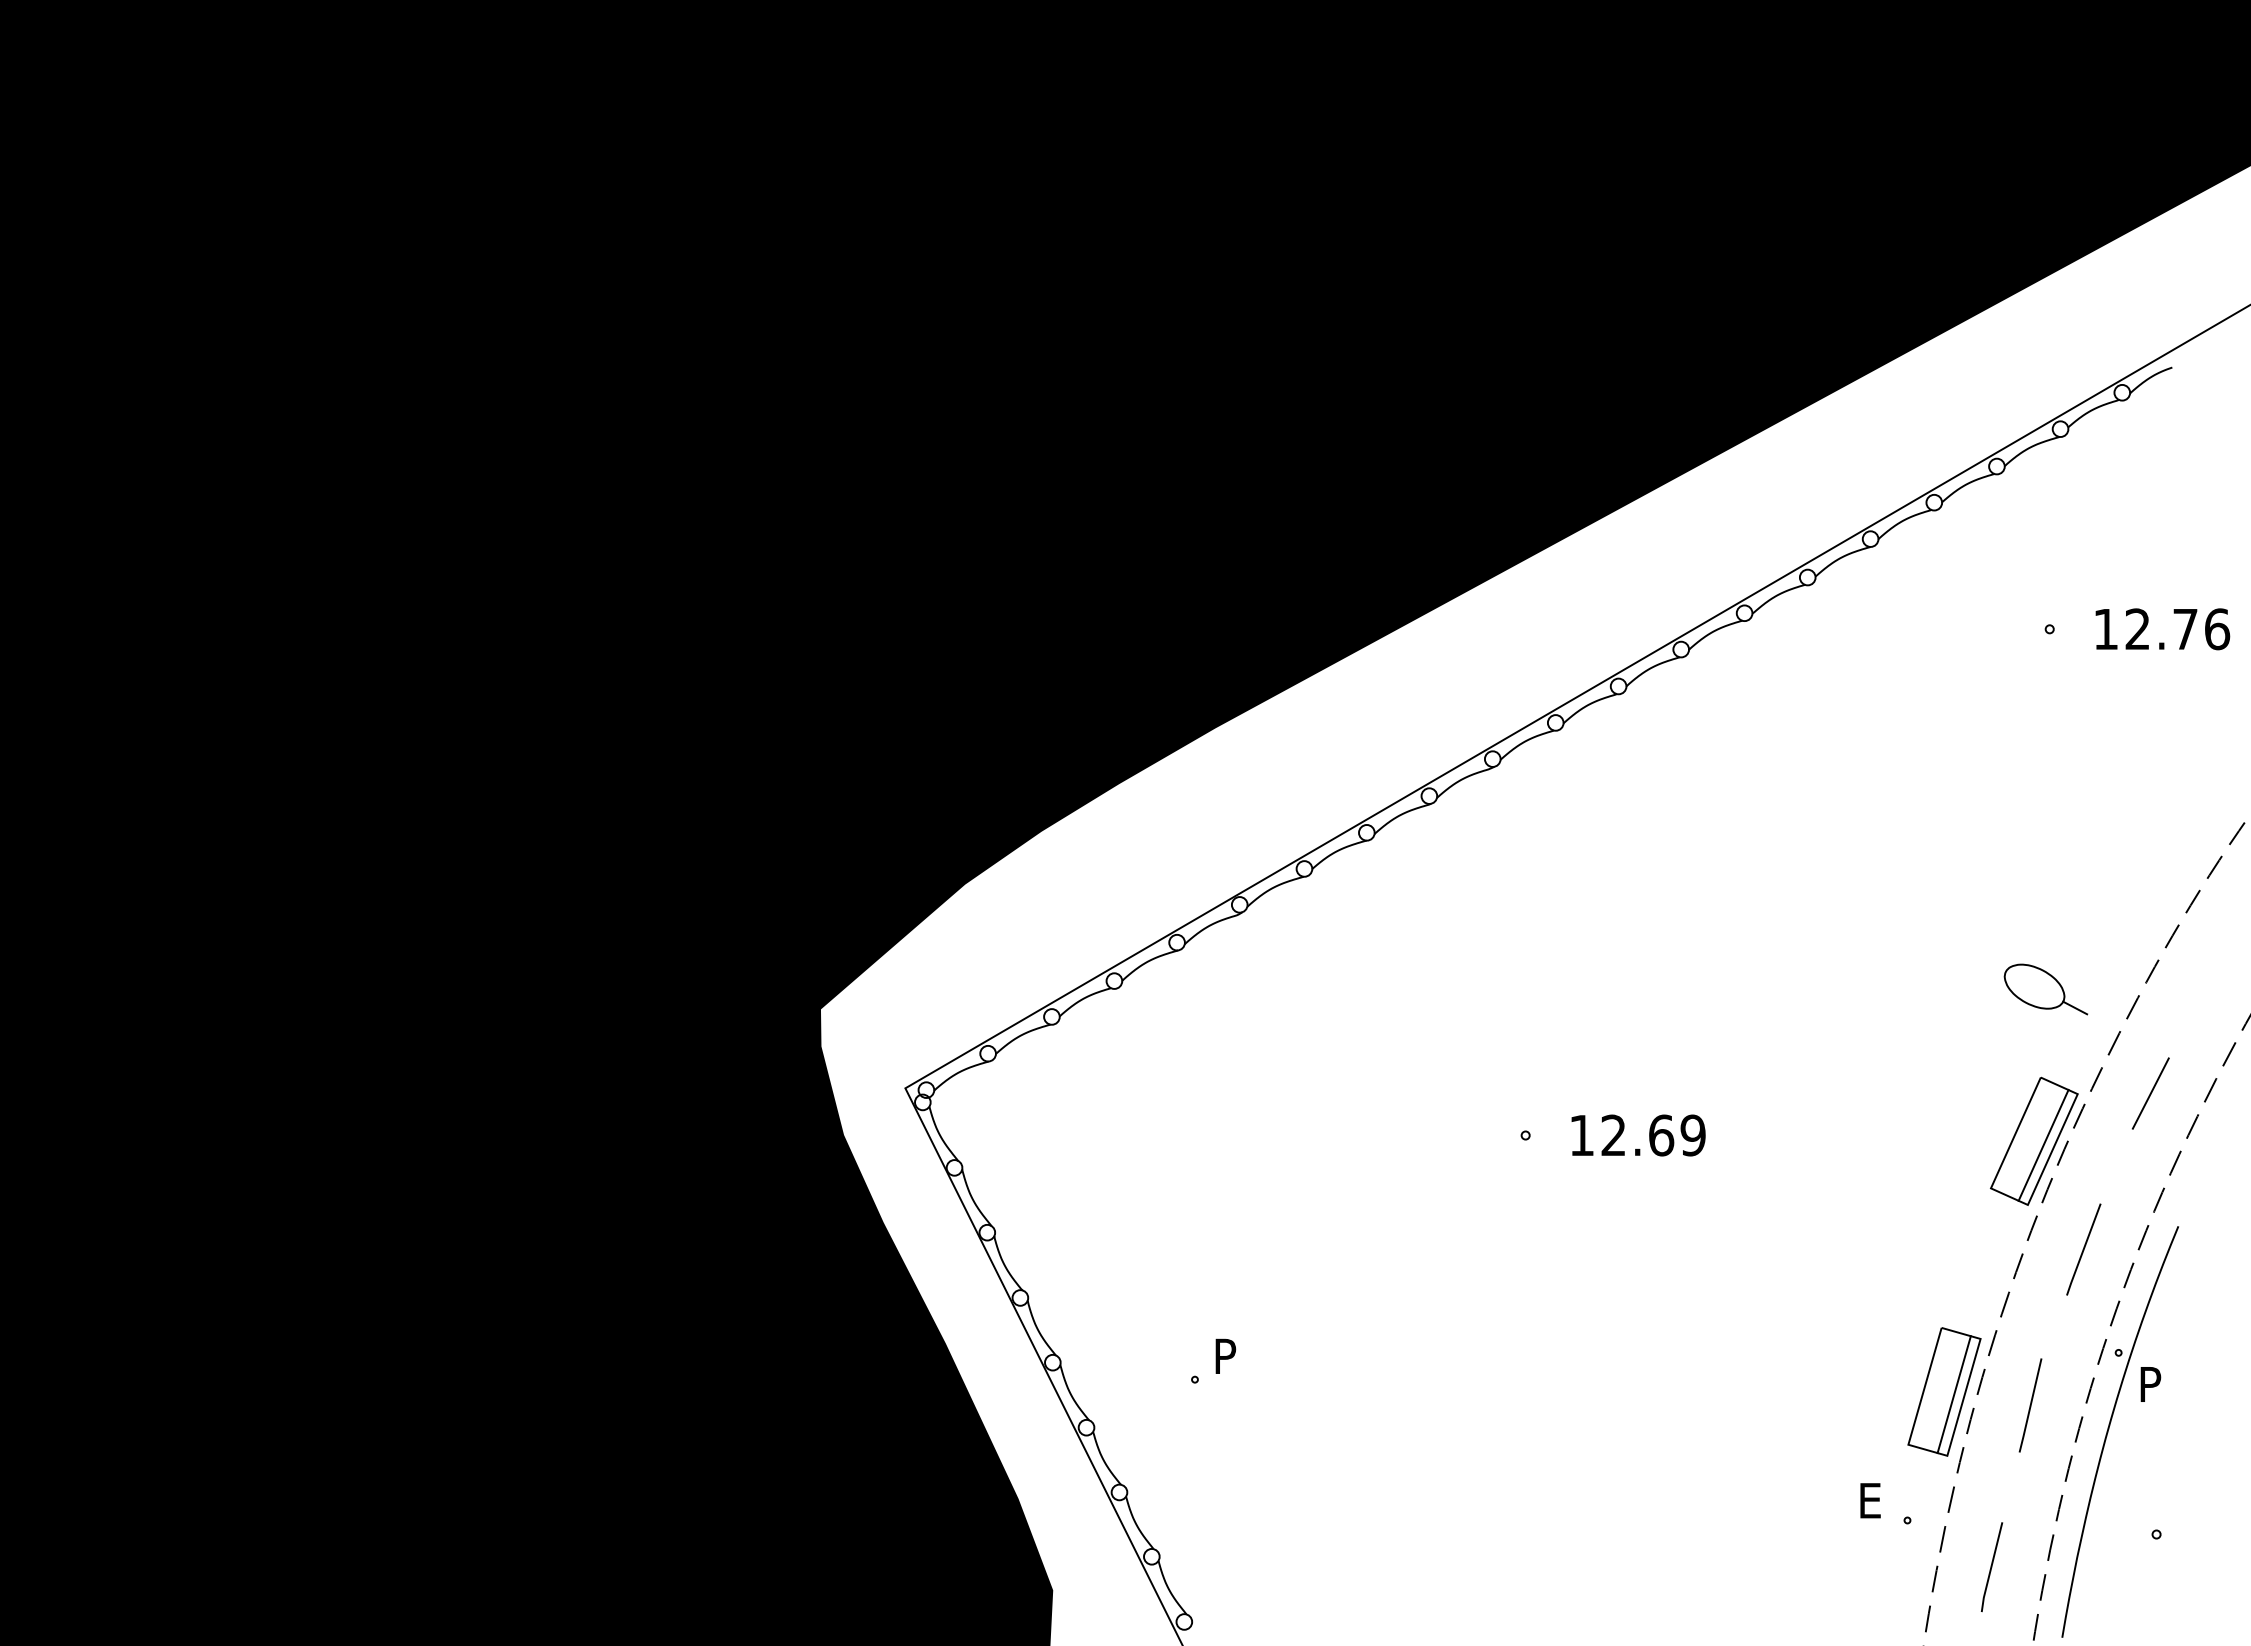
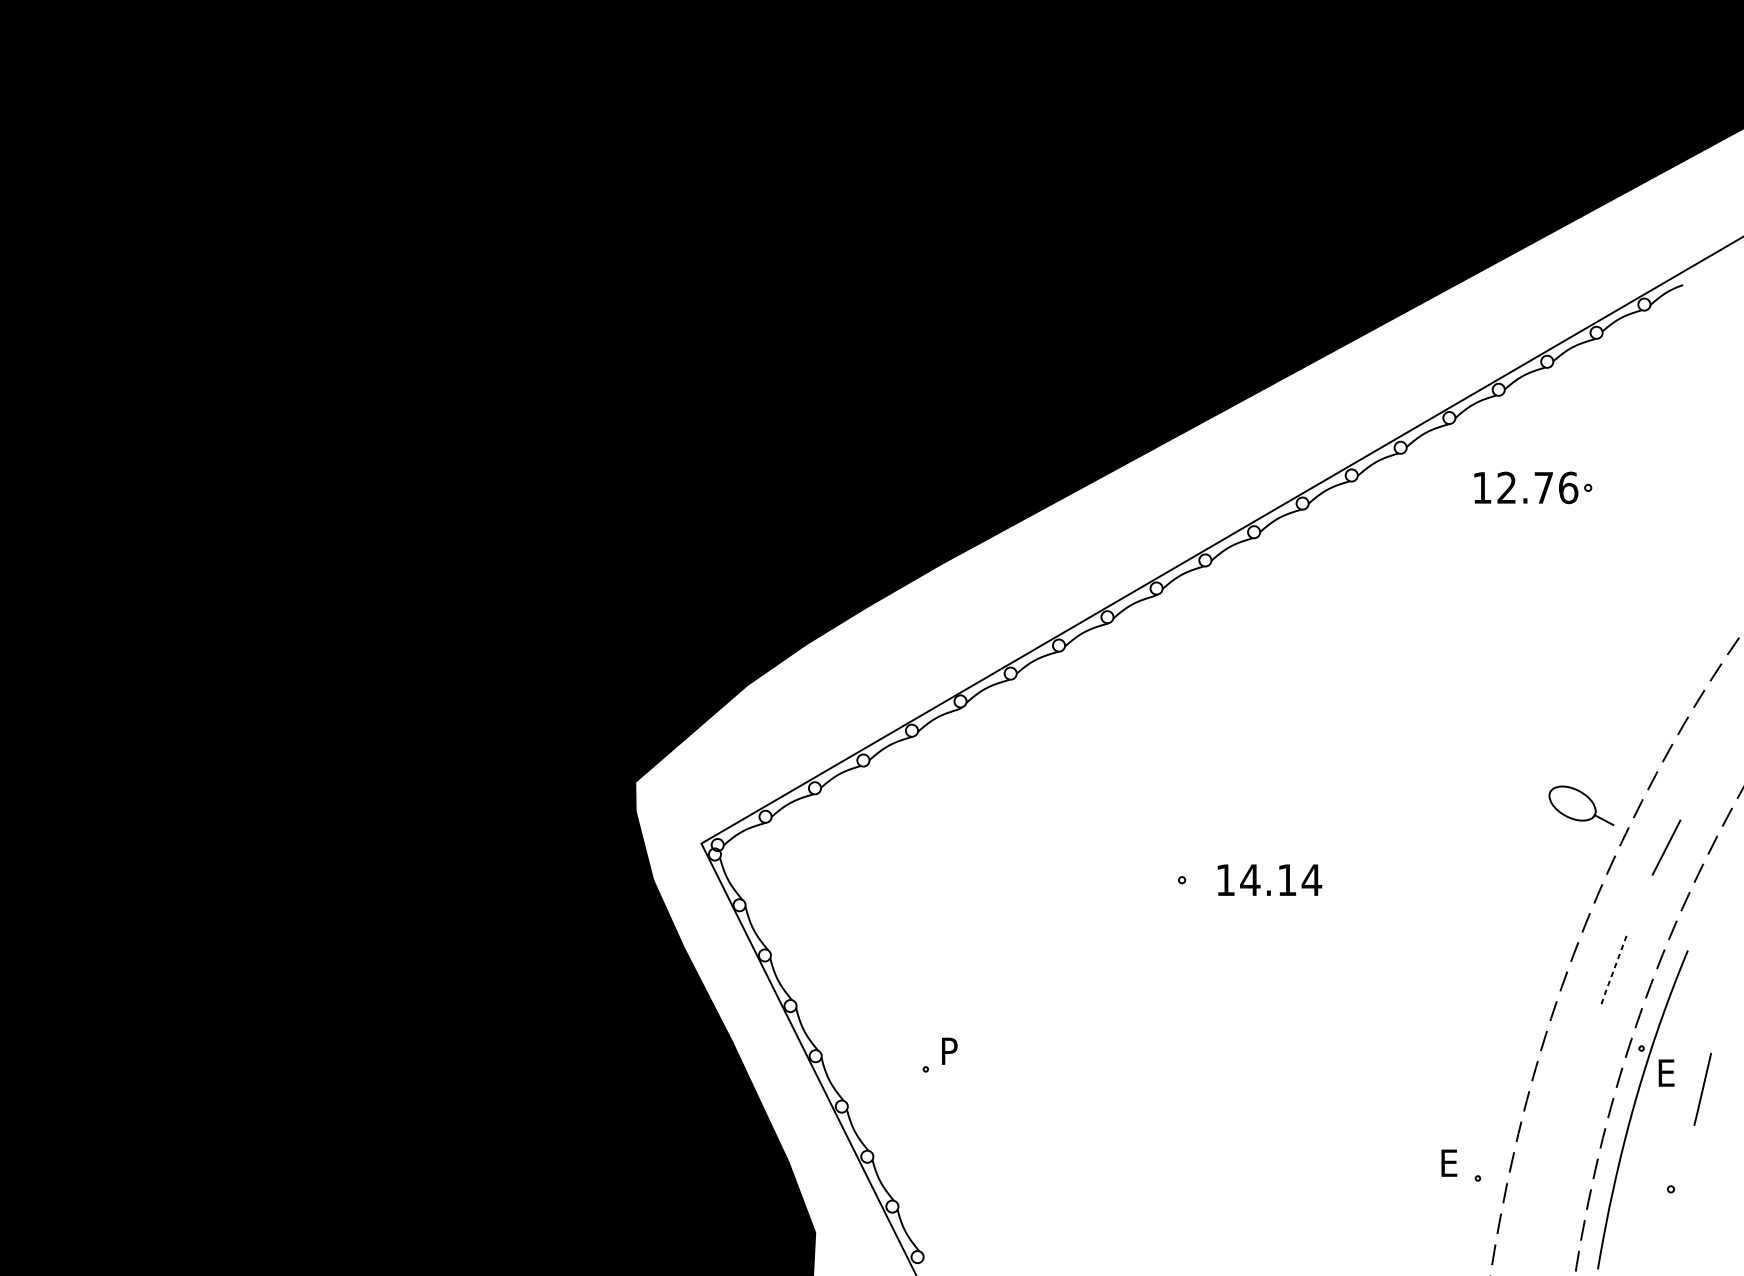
text: (2162, 629) -> (1526, 488), moved
part: (2045, 989) -> (1581, 805), moved
text: (1653, 1135) -> (1281, 880), 12.69 -> 14.14
part: (2034, 1140) -> (1576, 884), removed
line: (2083, 1249) -> (1614, 968), solid -> dashed
text: (2153, 1384) -> (1668, 1073), P -> E
part: (1944, 1391) -> (1506, 1078), removed
line: (2030, 1405) -> (1702, 1089), moved
line: (1992, 1567) -> (1543, 1214), removed

